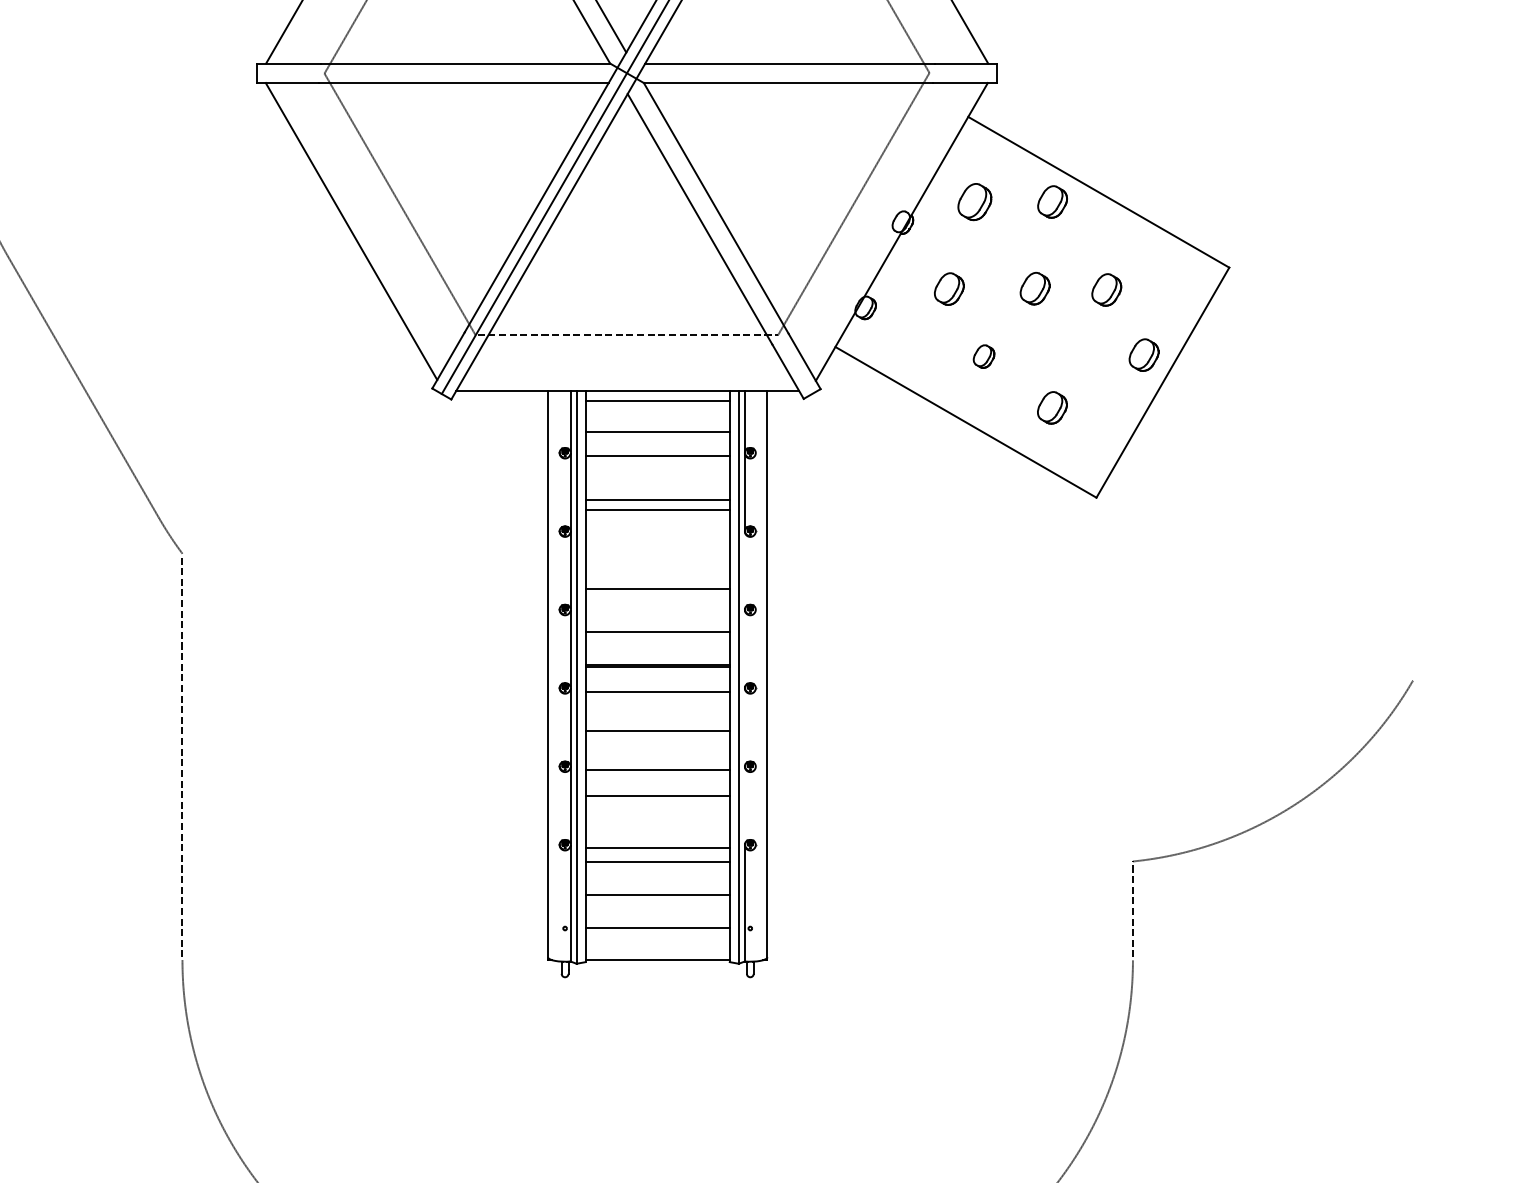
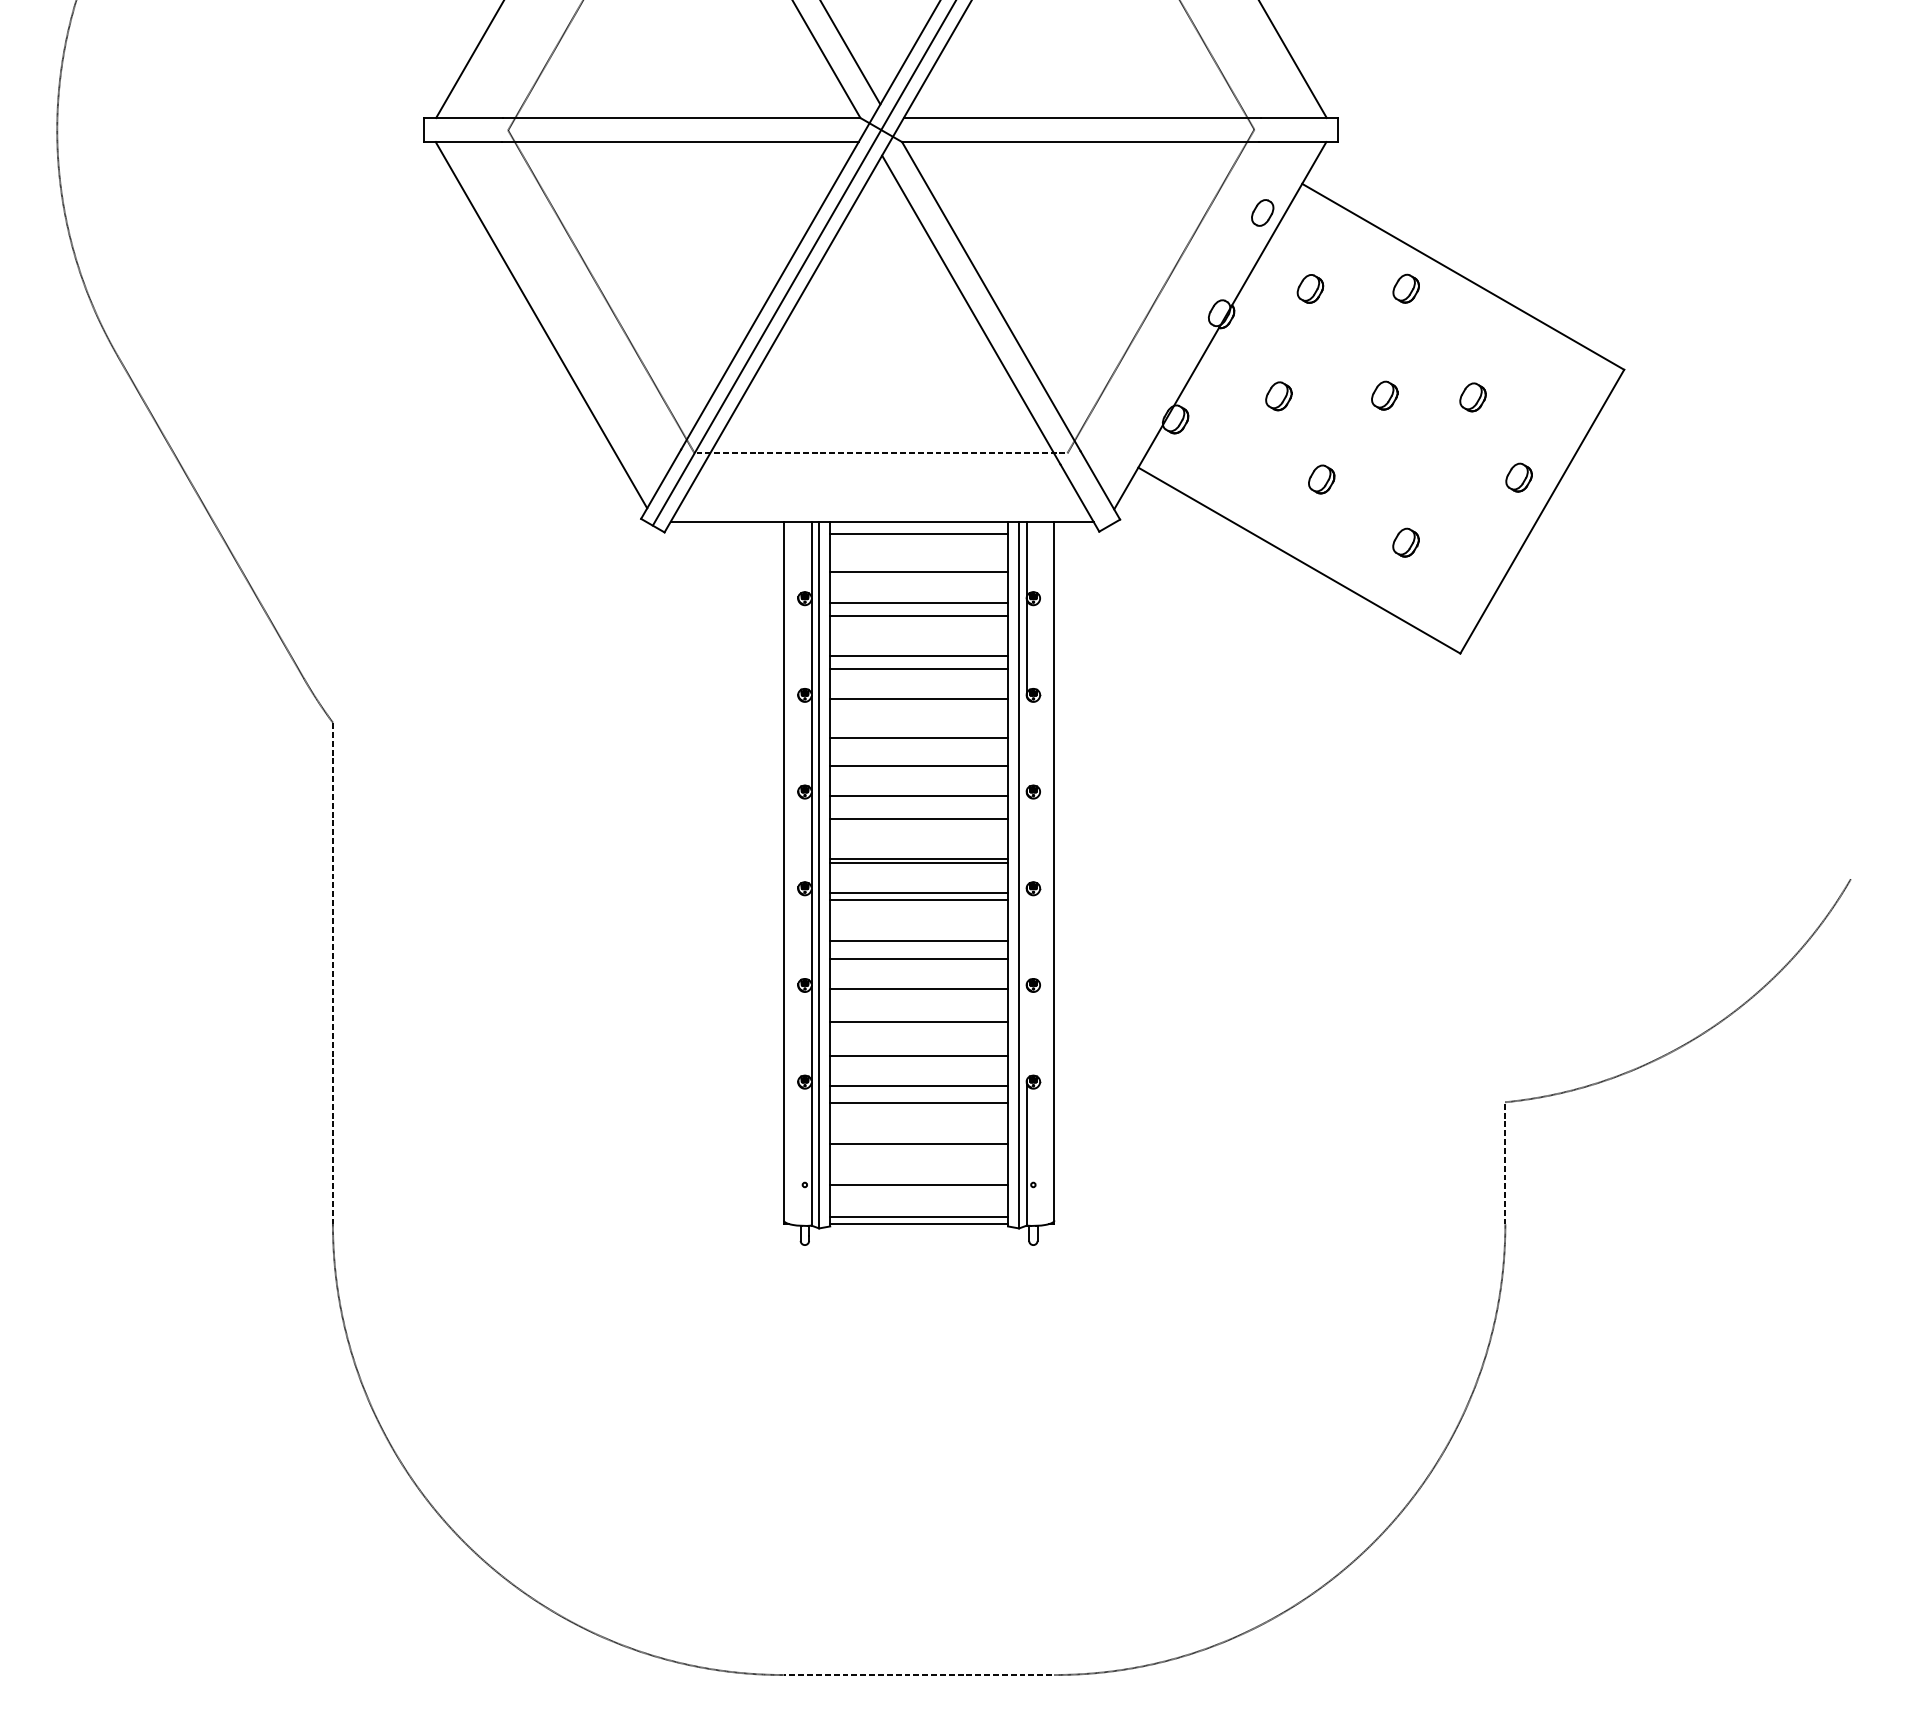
part: (936, 140) -> (1262, 212), added
part: (974, 201) -> (1310, 288), size x0.62
part: (1052, 201) -> (1405, 288), size x0.71
part: (1034, 288) -> (1384, 395), size x0.71
part: (949, 289) -> (1278, 396), size x0.71
part: (1106, 290) -> (1472, 397), size x0.71
part: (1143, 354) -> (1518, 477), size x0.71
part: (1052, 407) -> (1405, 542), size x0.71
line: (658, 466) -> (919, 615), added
line: (658, 534) -> (919, 699), added
line: (658, 565) -> (919, 737), added
line: (658, 612) -> (919, 795), added
line: (658, 697) -> (919, 900), added
line: (658, 745) -> (919, 959), added
line: (658, 823) -> (919, 1055), added
line: (658, 954) -> (919, 1216), added

